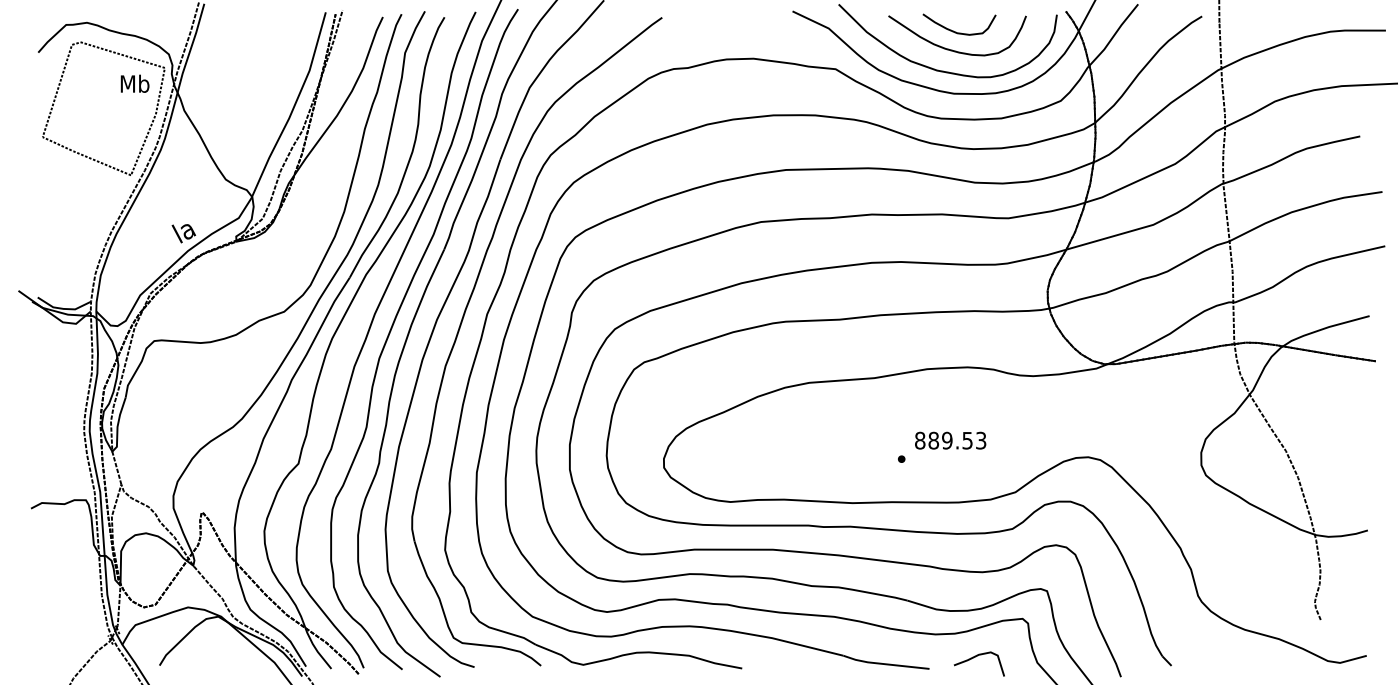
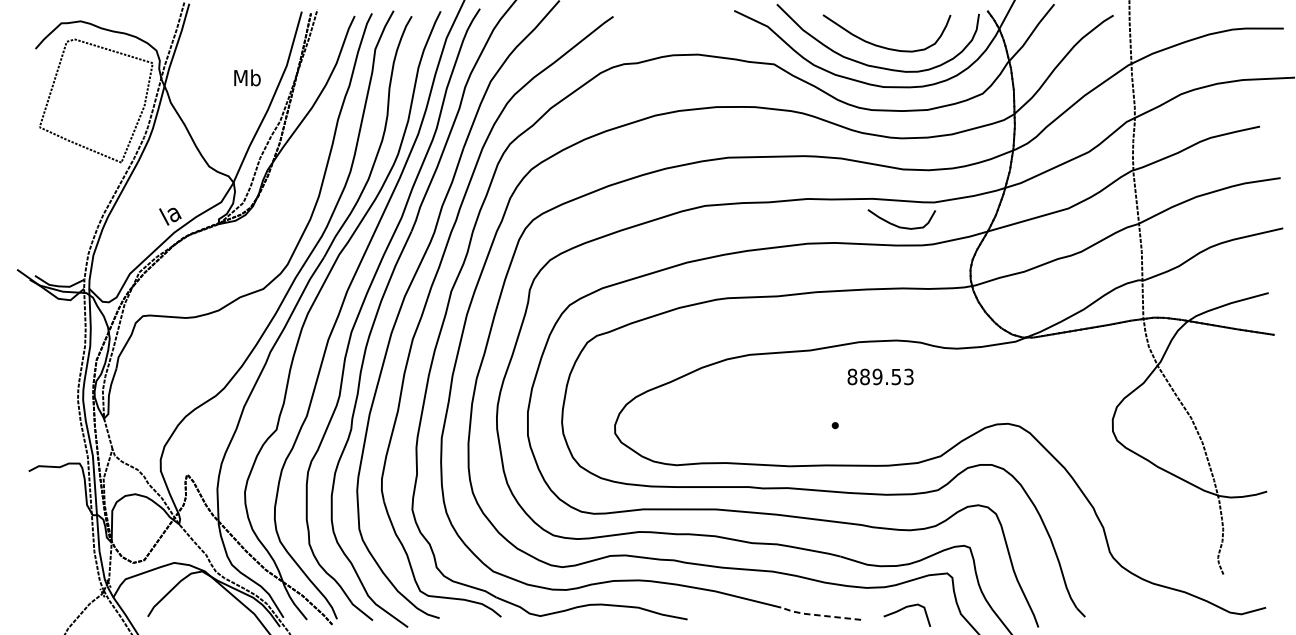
curve: (956, 31) -> (899, 225), moved
text: (134, 83) -> (246, 77), moved
text: (950, 440) -> (880, 376), moved
line: (884, 664) -> (819, 615), solid -> dashed

